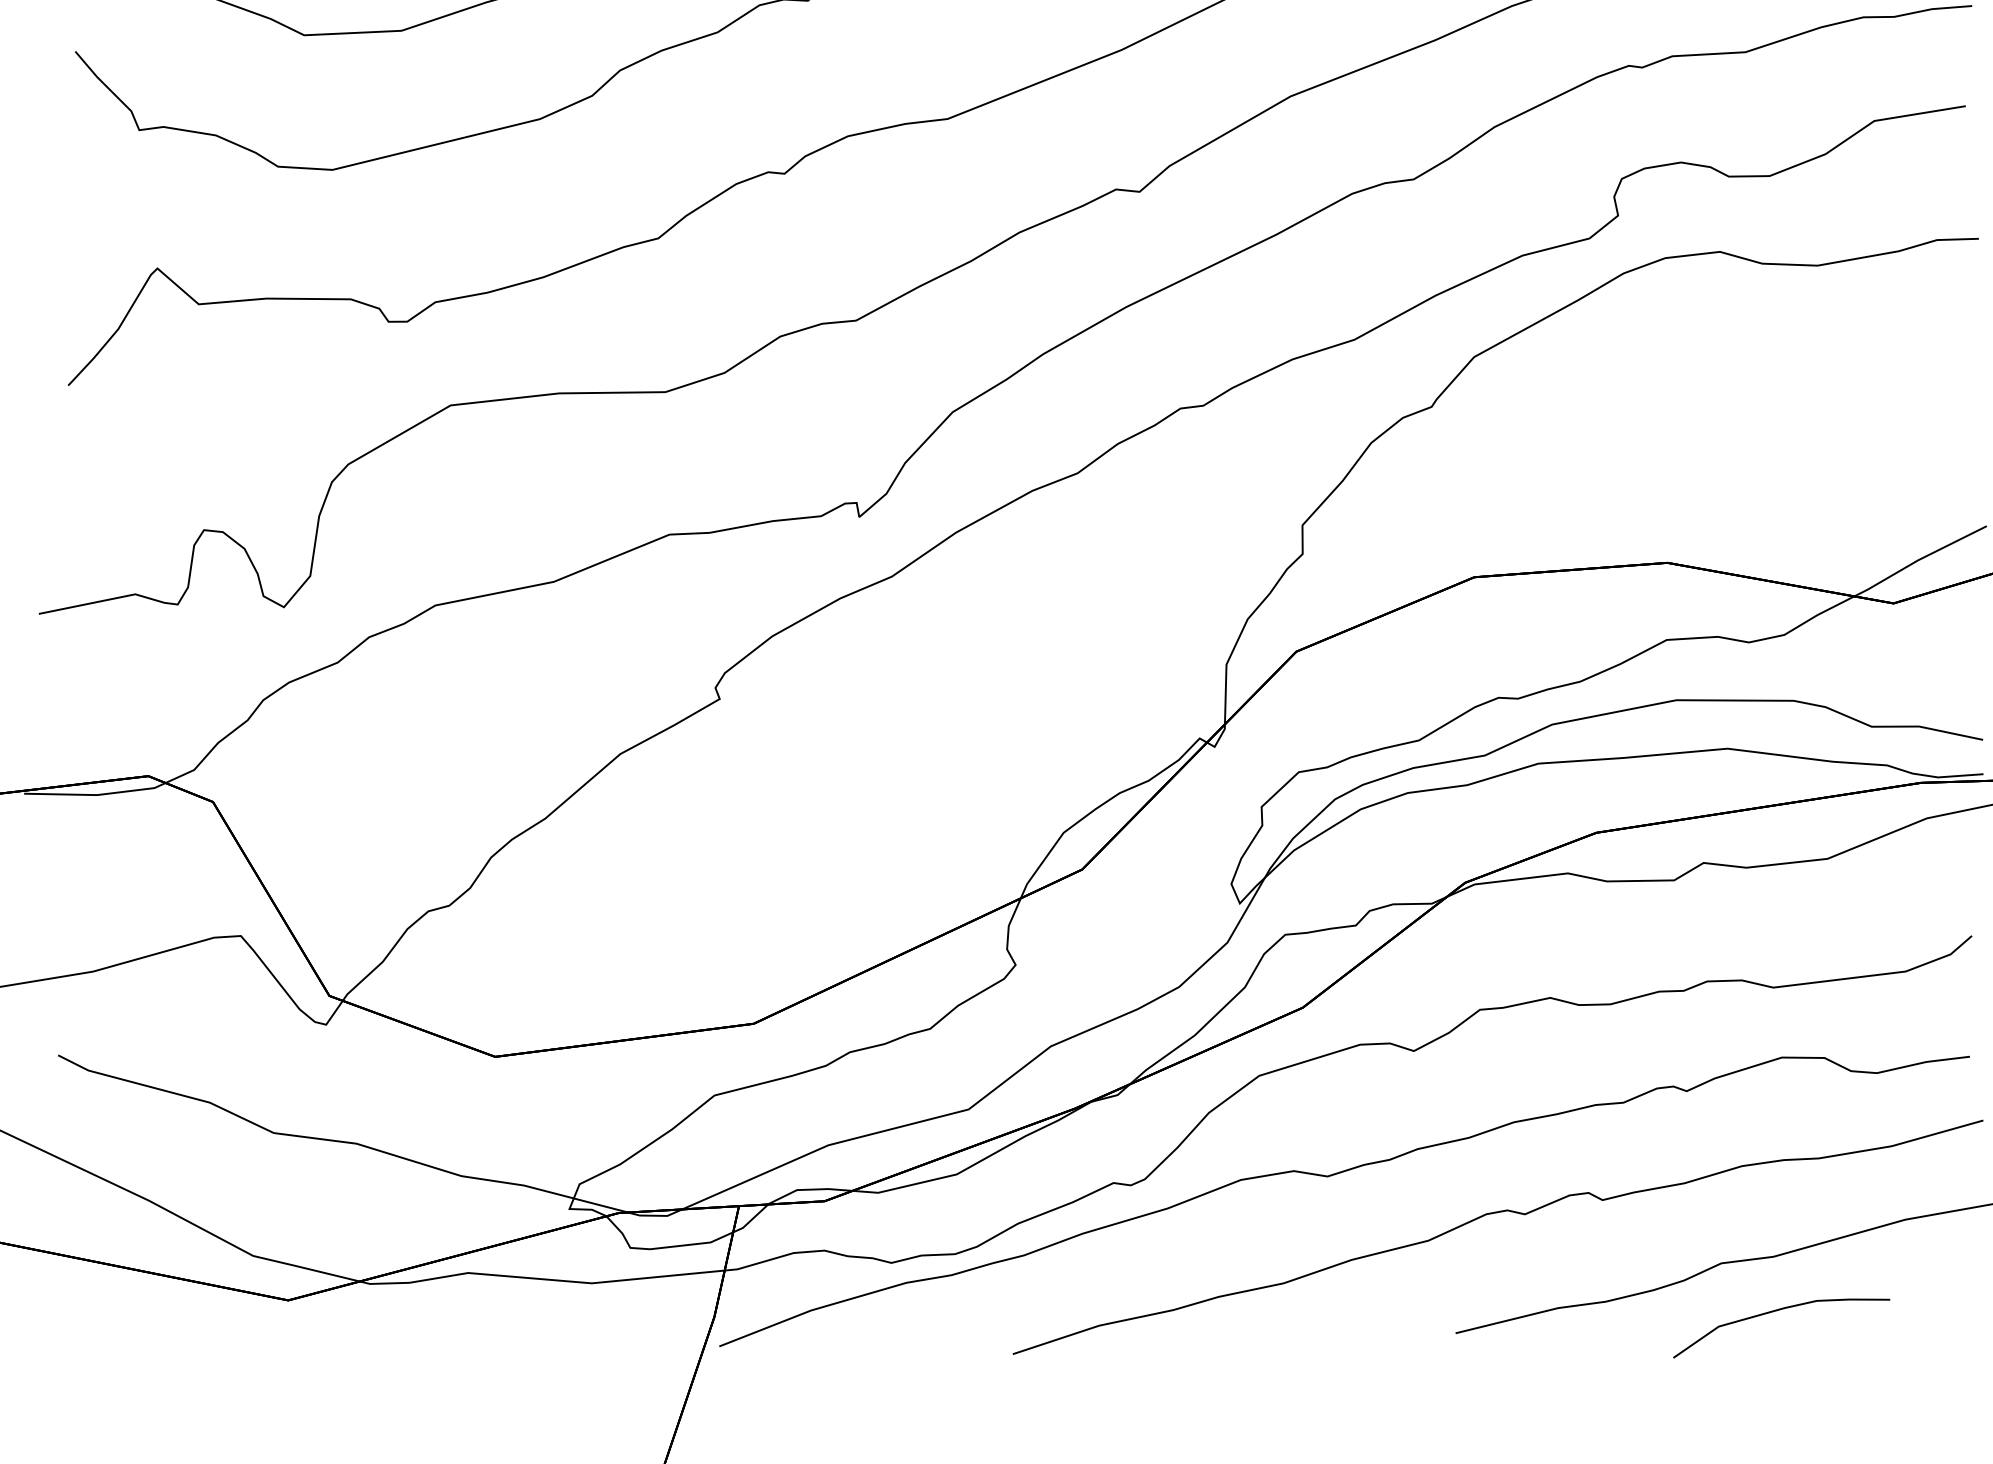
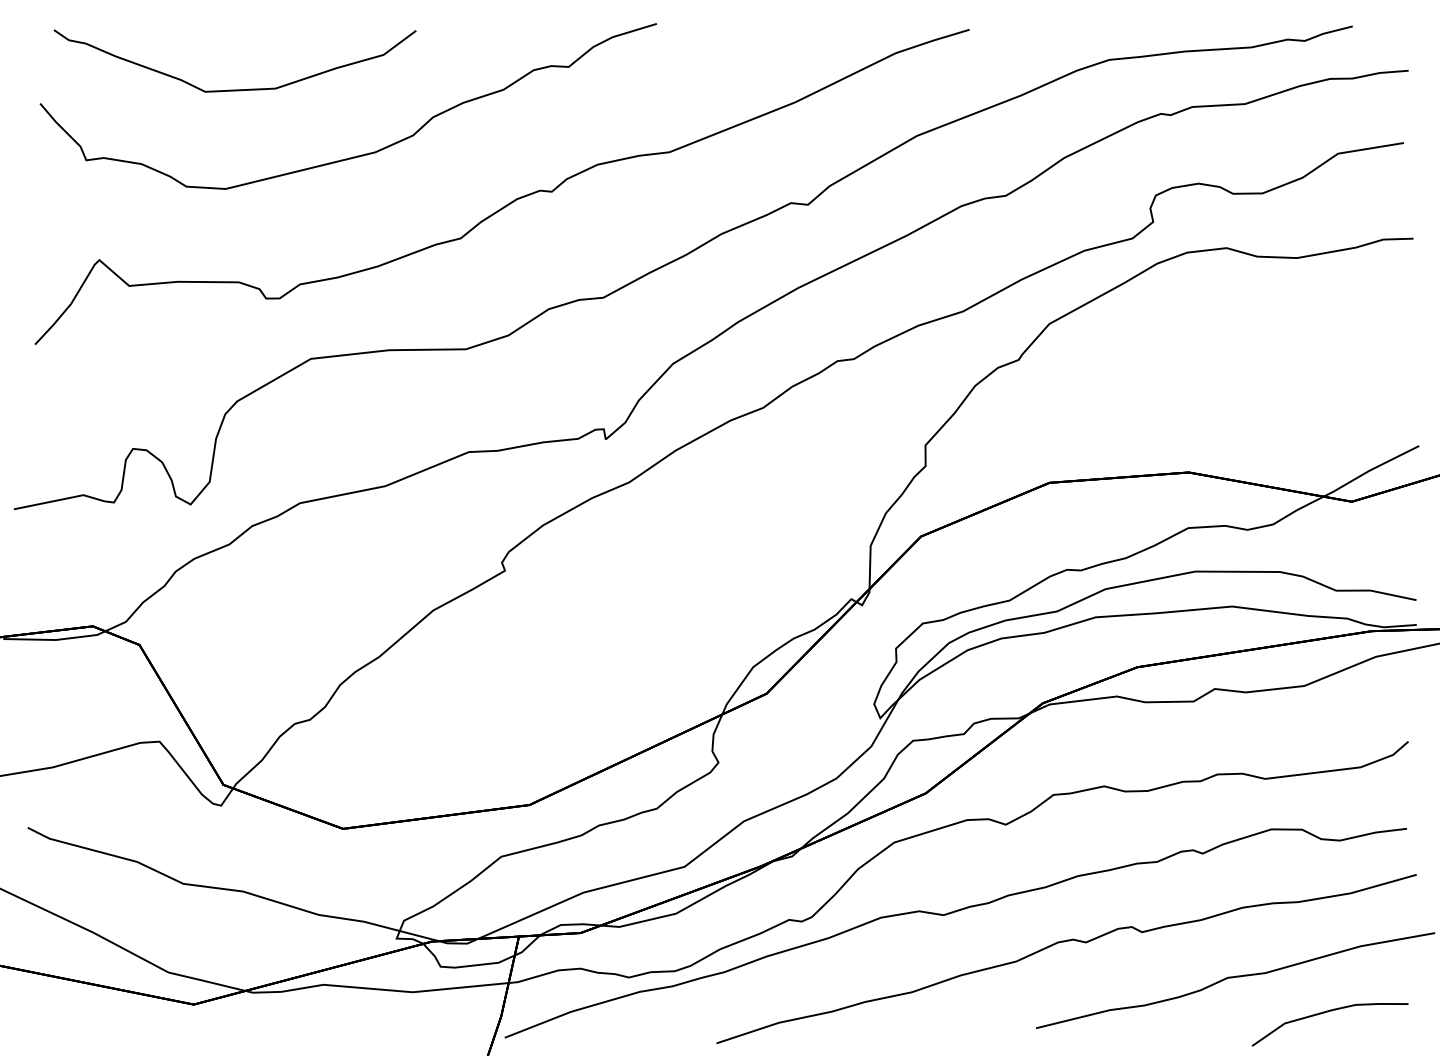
curve: (1779, 1311) -> (1328, 1012), moved

